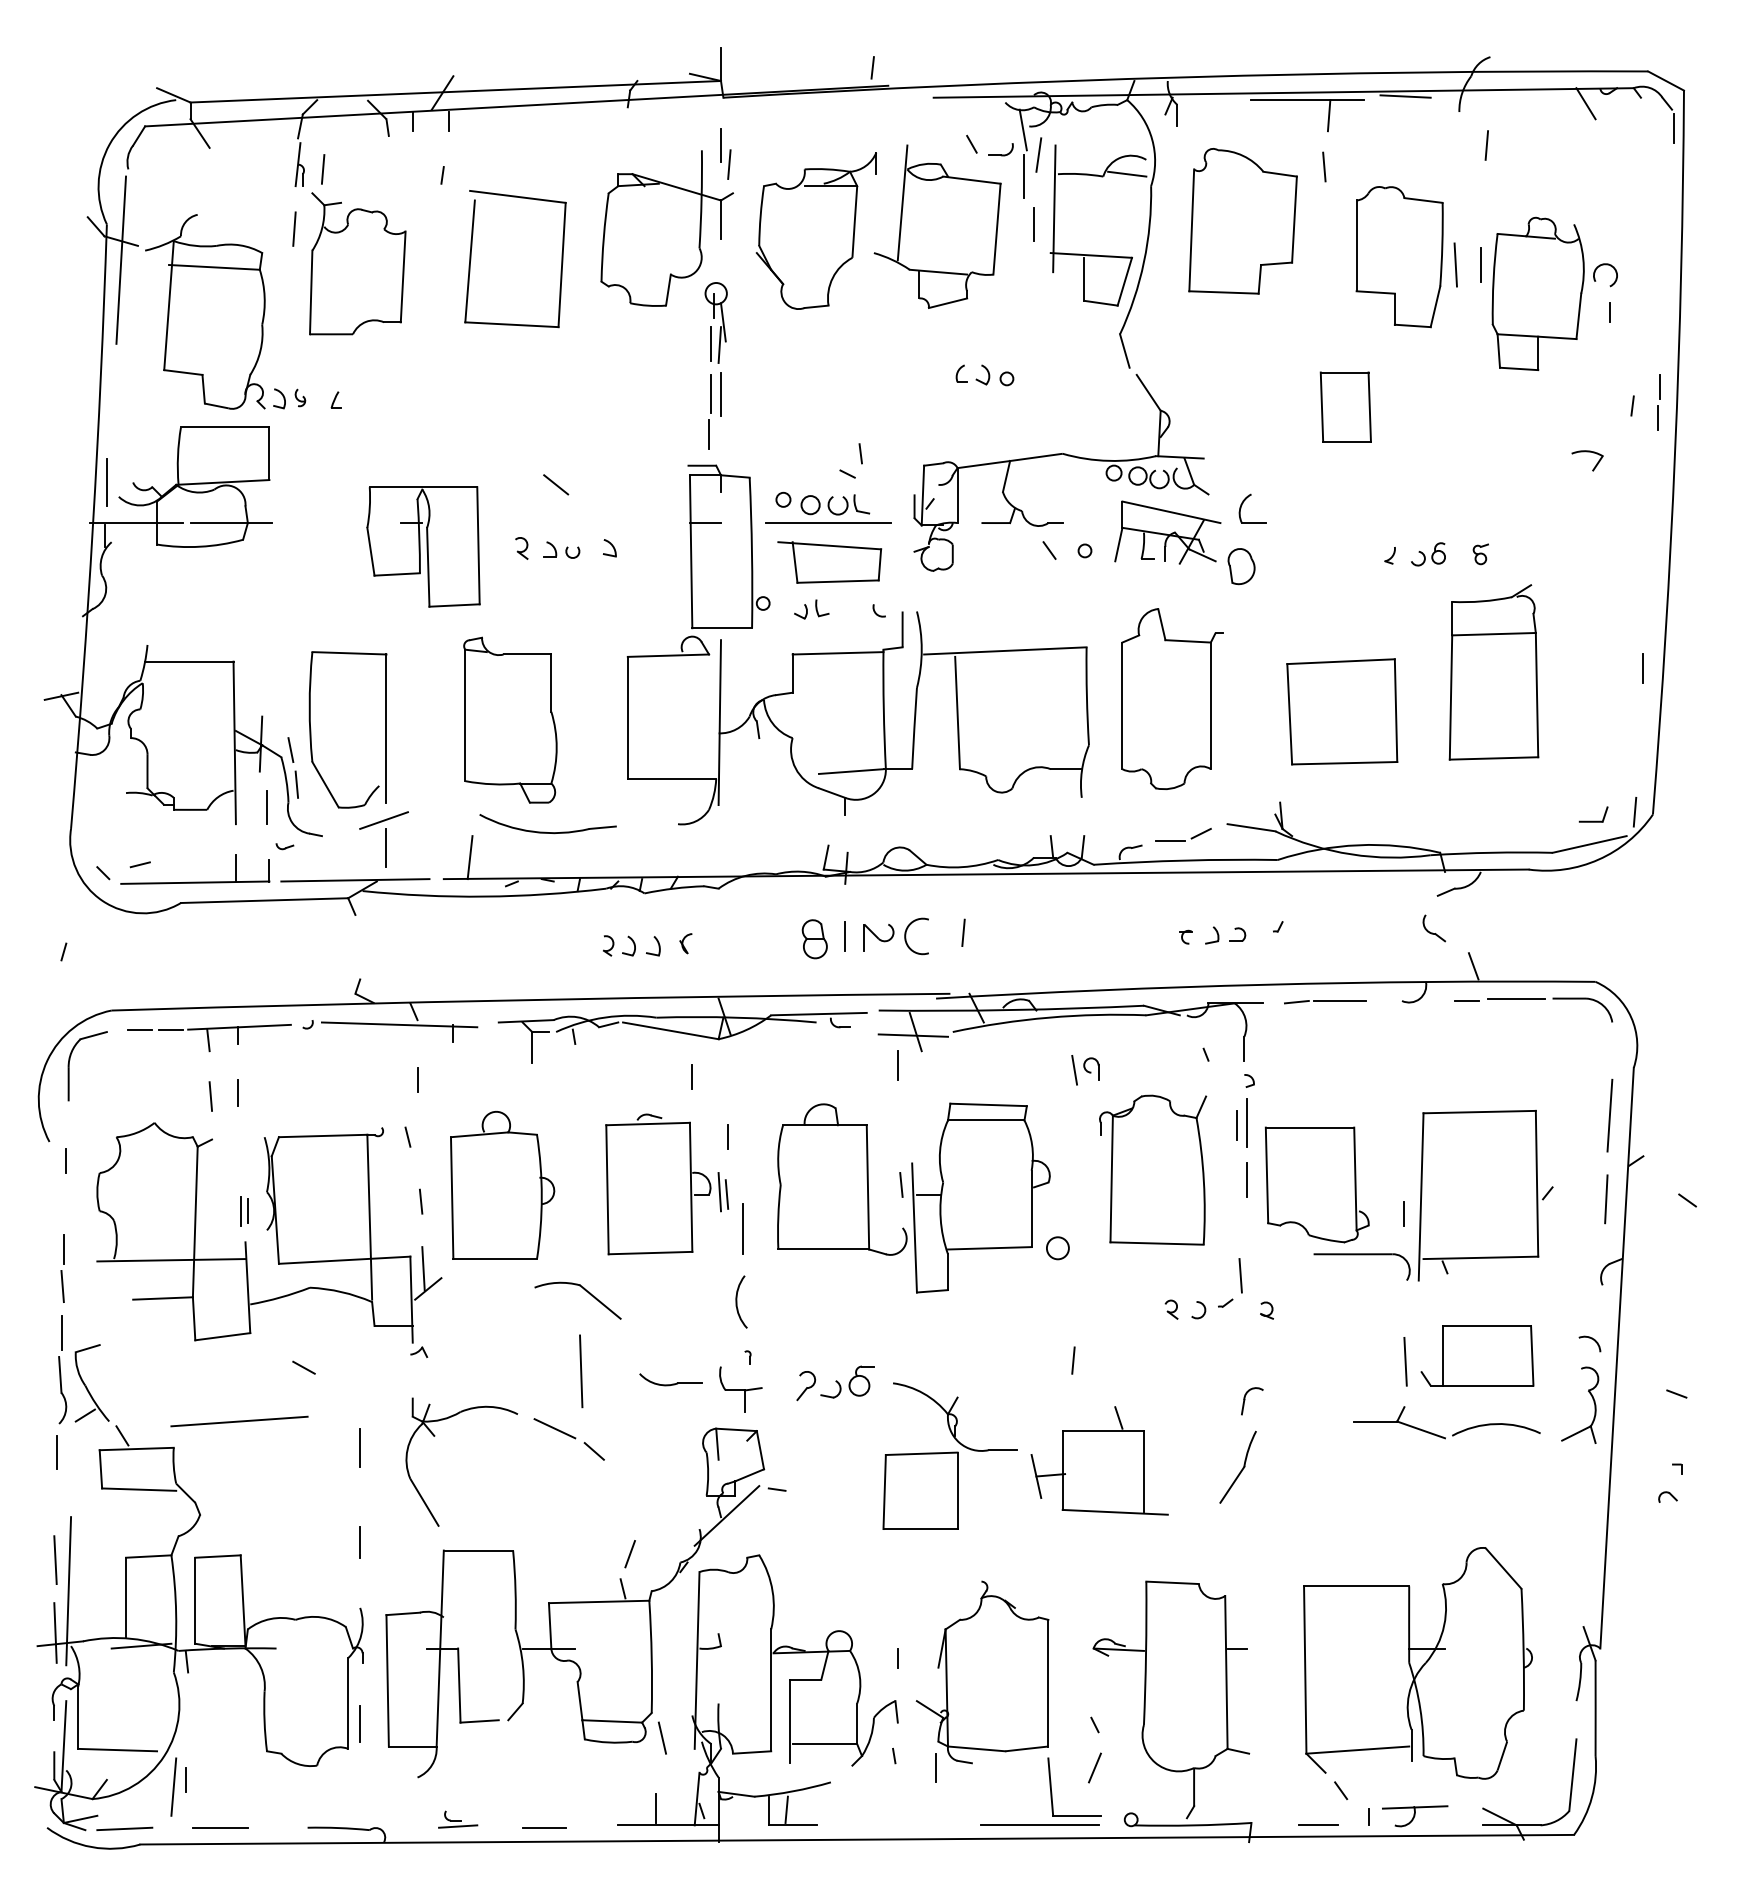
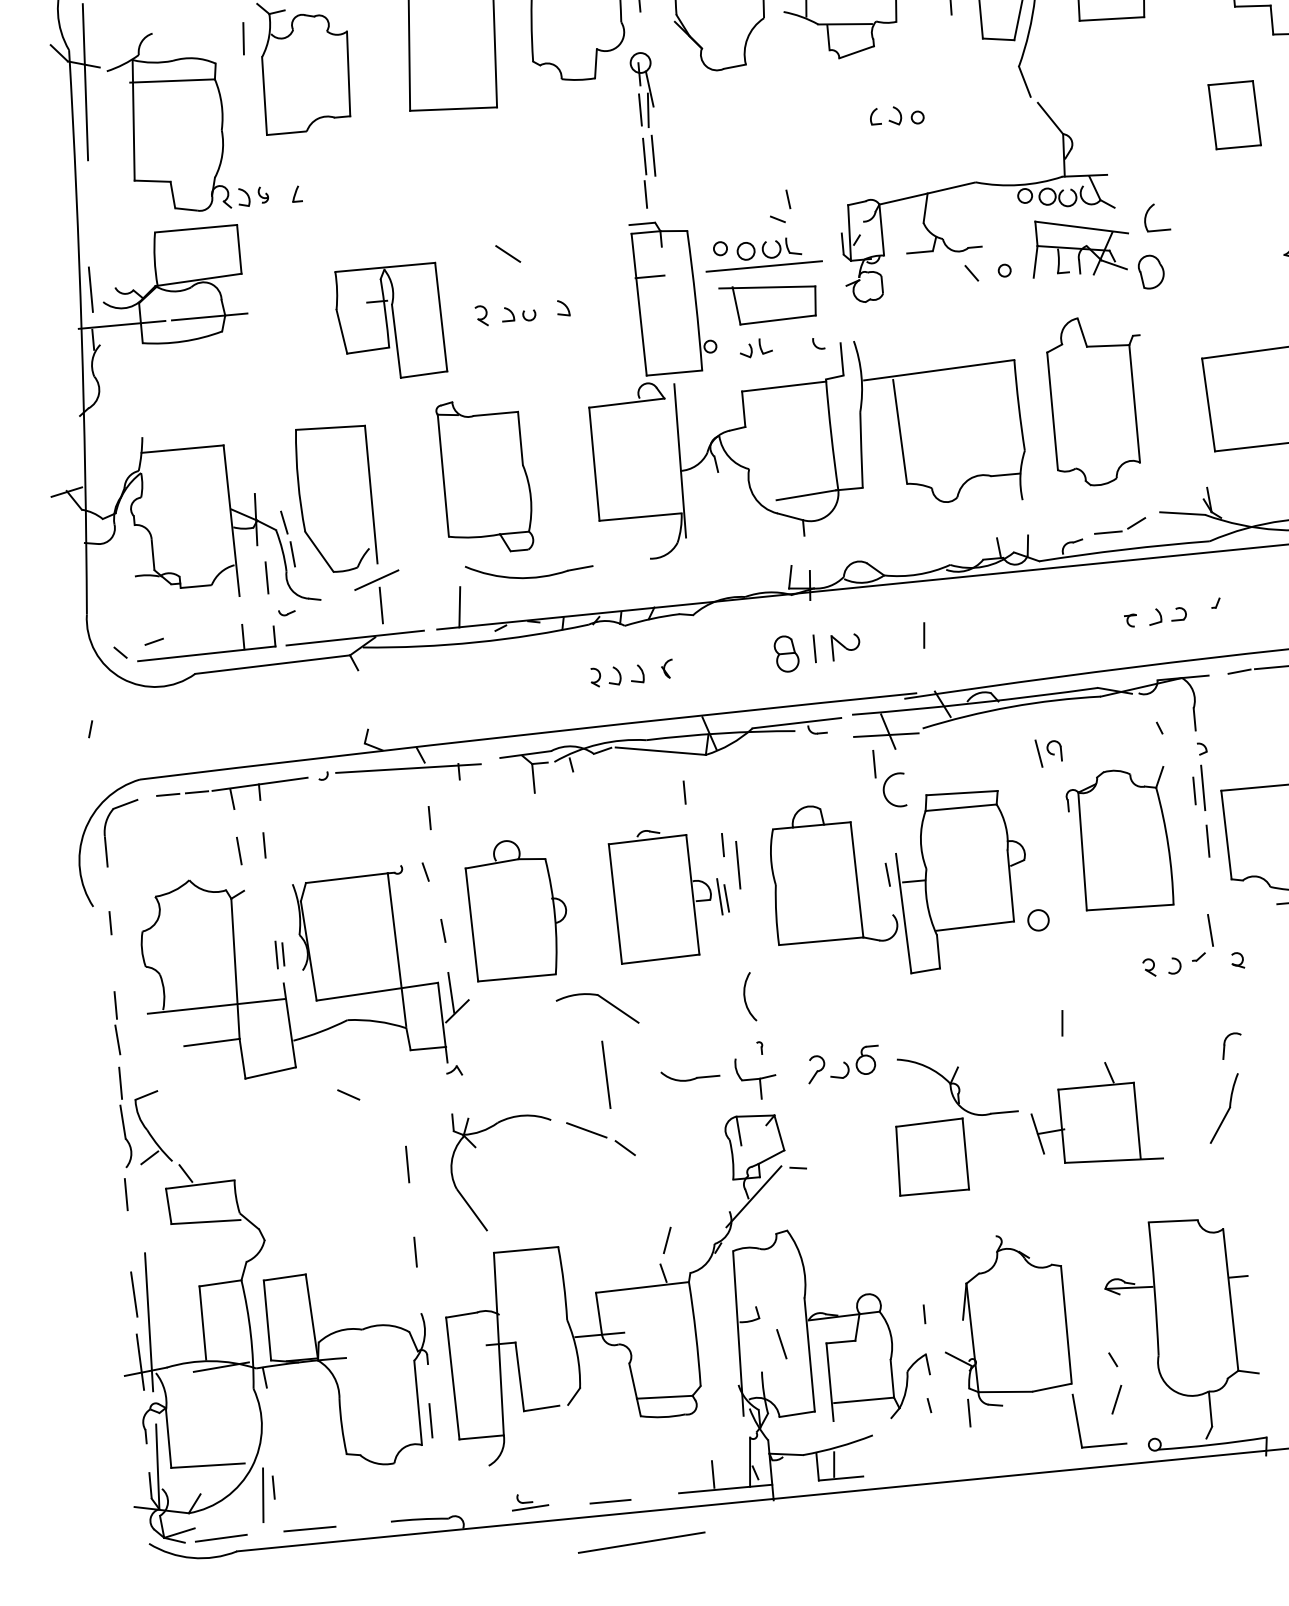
arc: (906, 936) -> (885, 791), moved
line: (742, 1228) -> (738, 864), moved
line: (239, 1421) -> (641, 1542), moved
line: (661, 1737) -> (780, 1343), moved
line: (1039, 1825) -> (1070, 1457), removed

